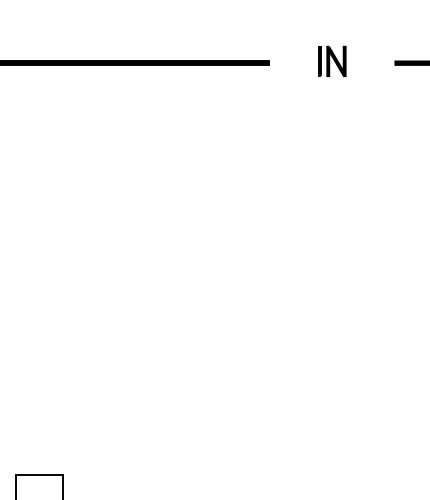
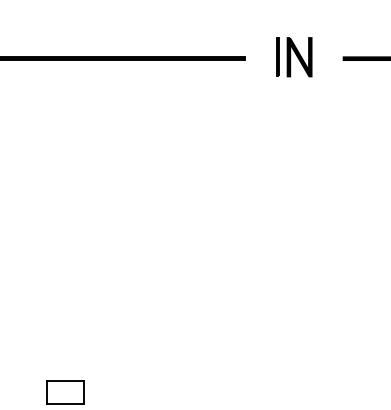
part: (332, 61) -> (294, 57), size x1.67

